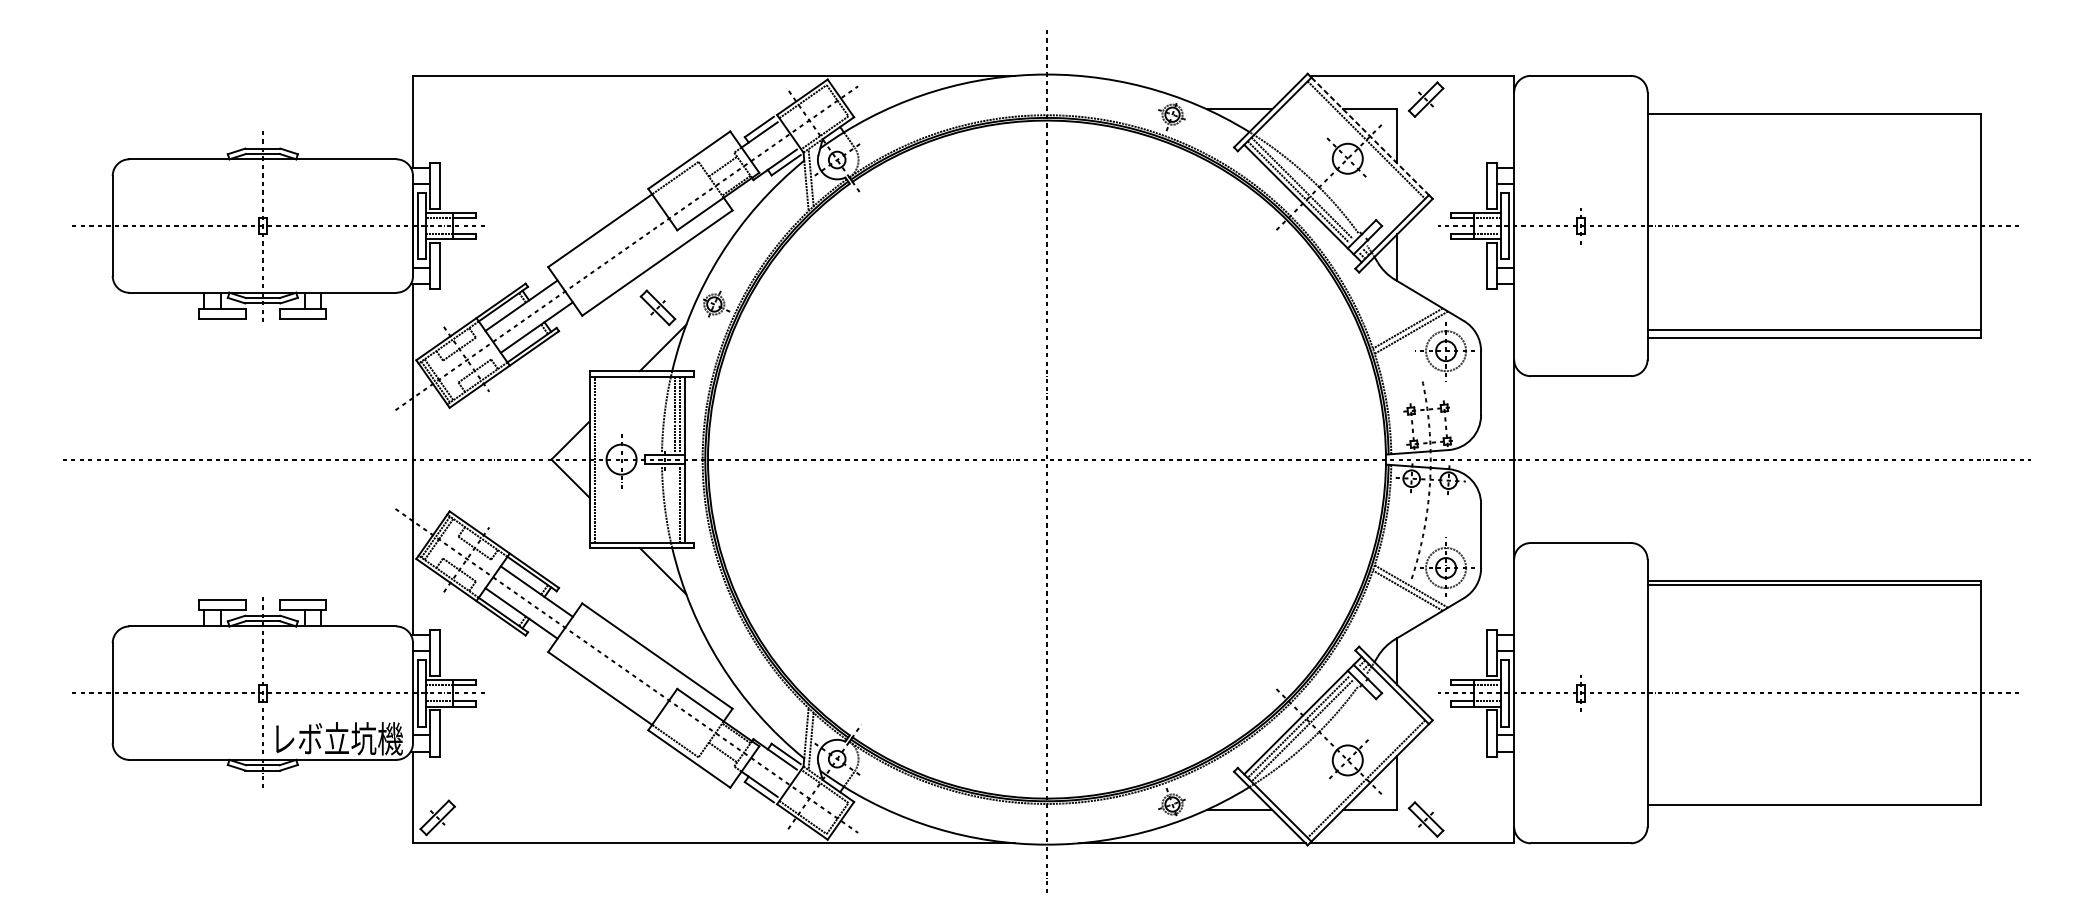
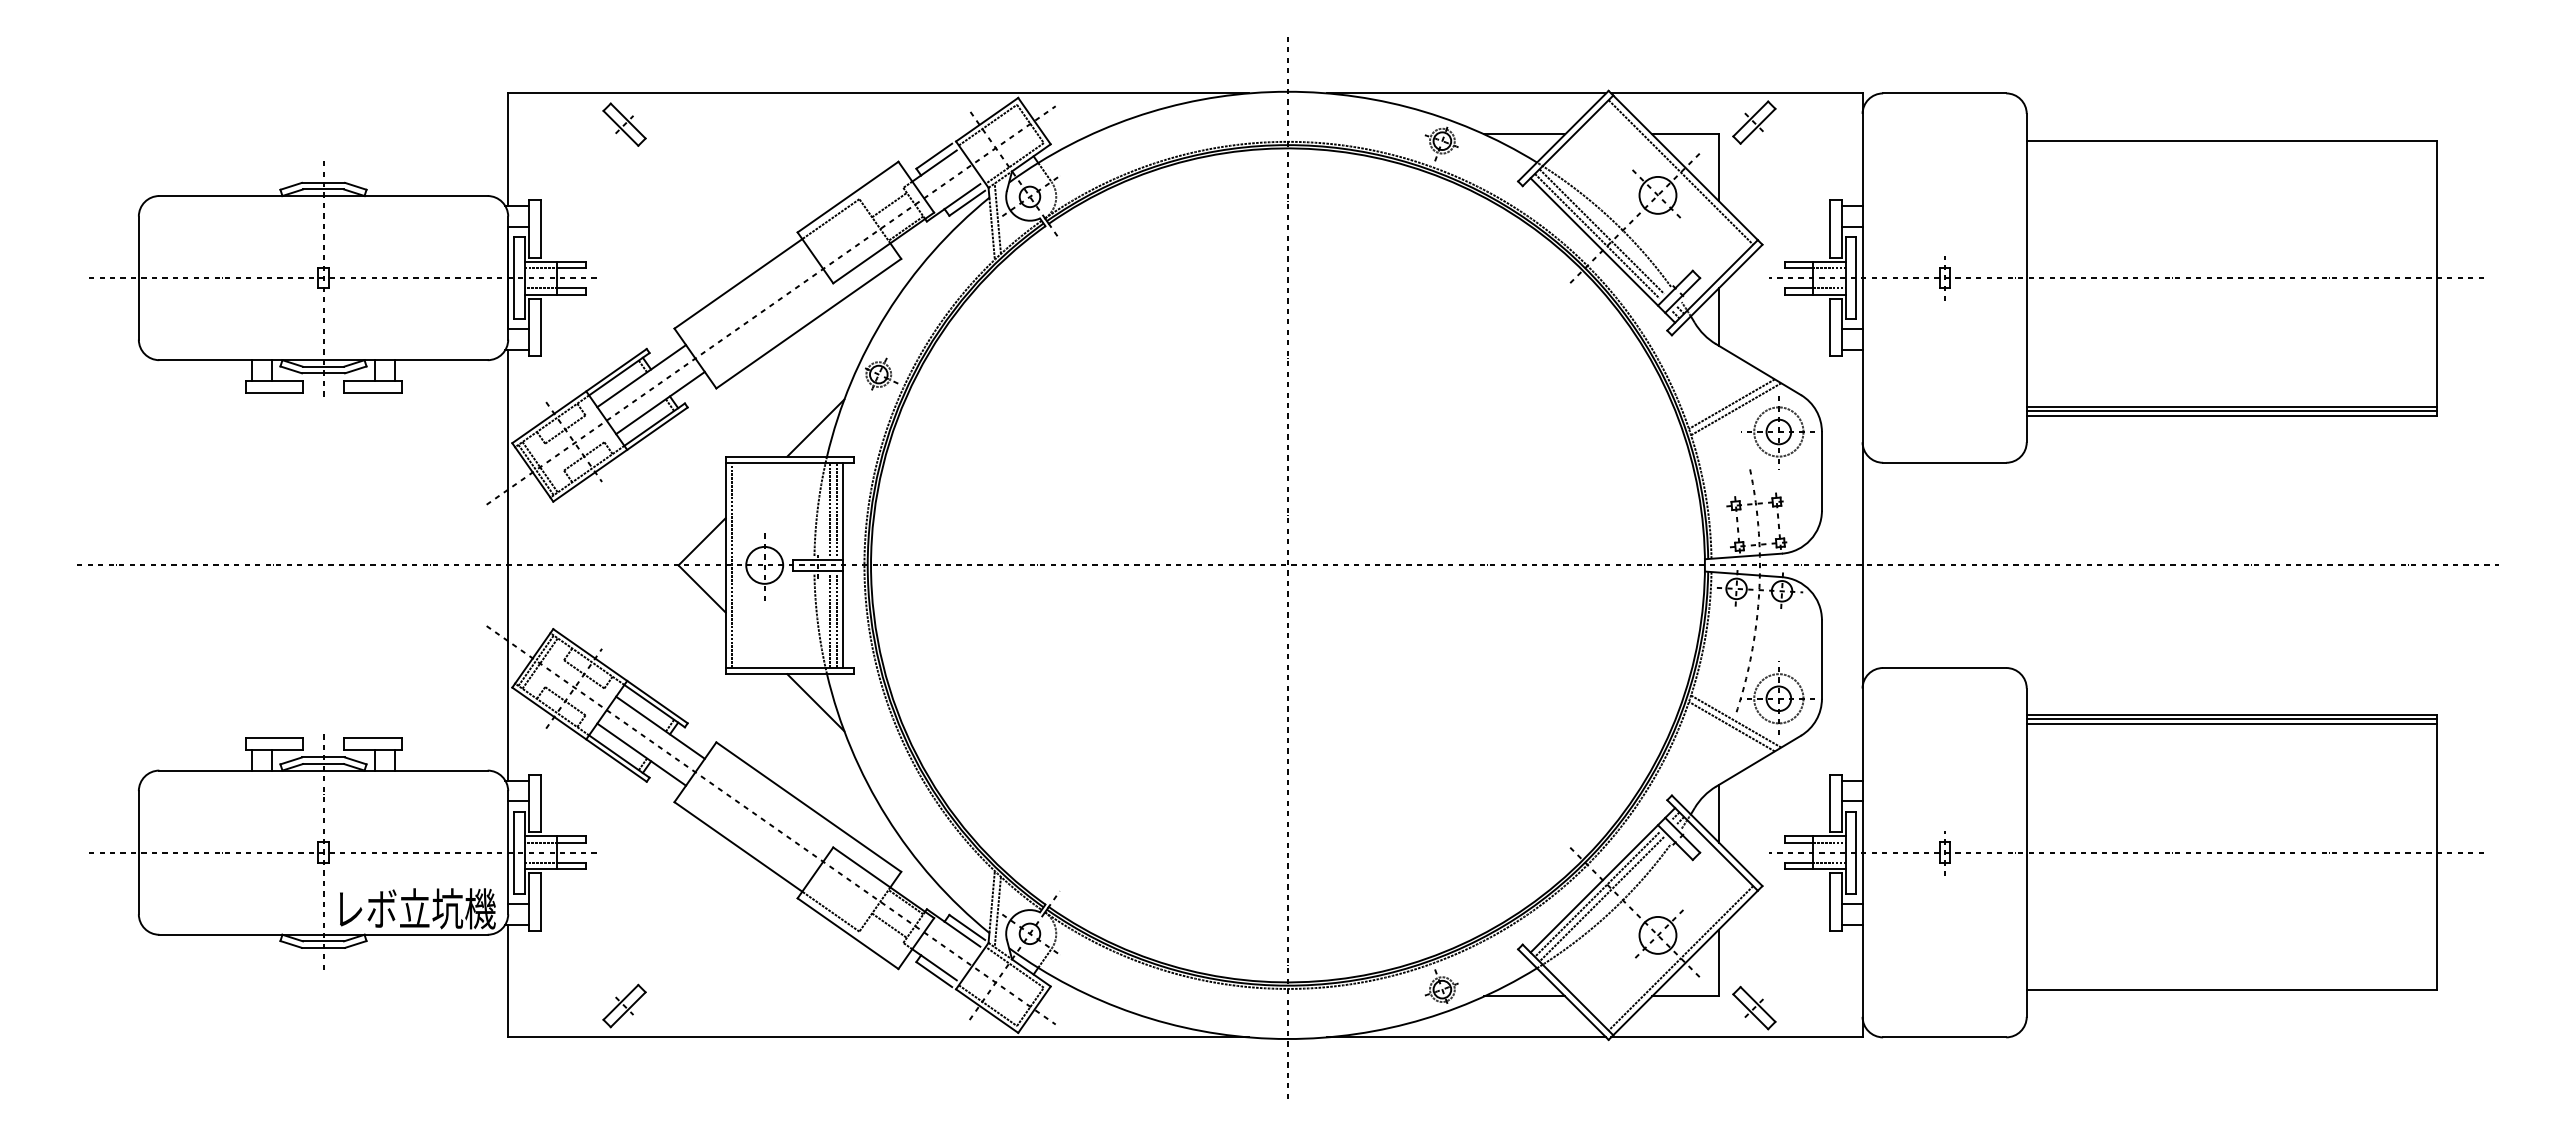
line: (1192, 75) -> (1466, 93), added
line: (1370, 136) -> (1685, 168), dashed -> solid
part: (657, 307) -> (624, 124), moved
line: (1814, 334) -> (2231, 411), added
line: (674, 504) -> (829, 620), added
line: (1814, 588) -> (2231, 724), added
part: (437, 817) -> (624, 1005), moved

